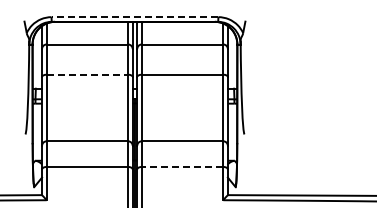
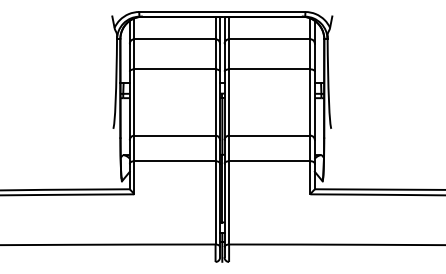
line: (134, 17) -> (221, 12), dashed -> solid
line: (86, 74) -> (174, 69), dashed -> solid
line: (182, 167) -> (269, 161), dashed -> solid

